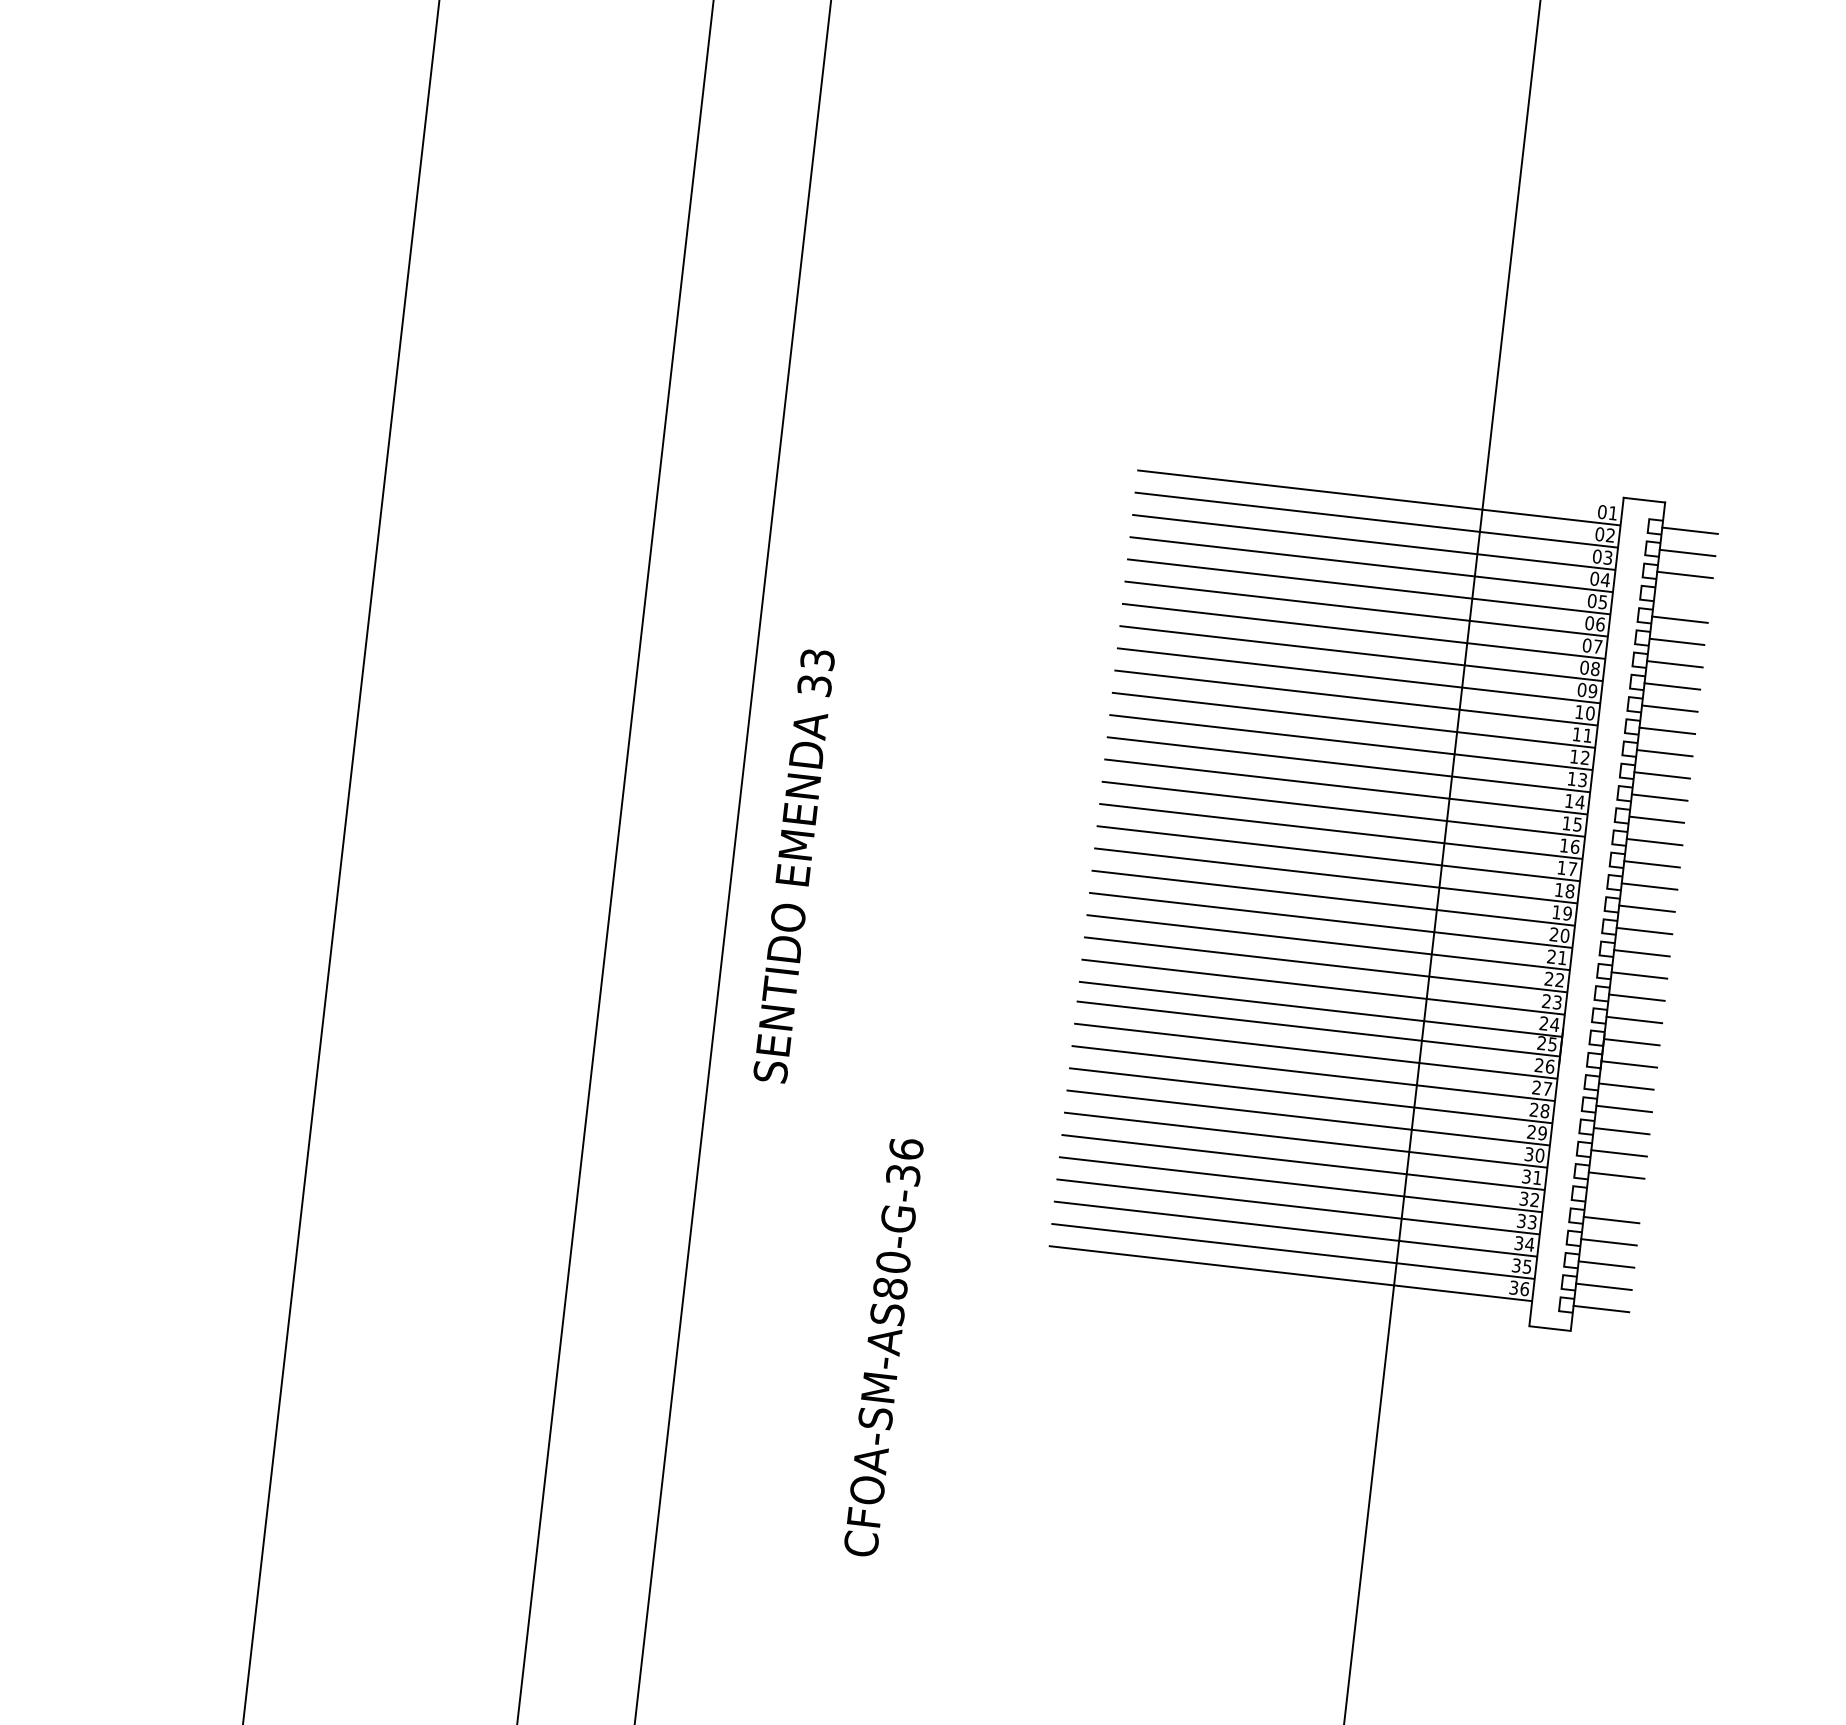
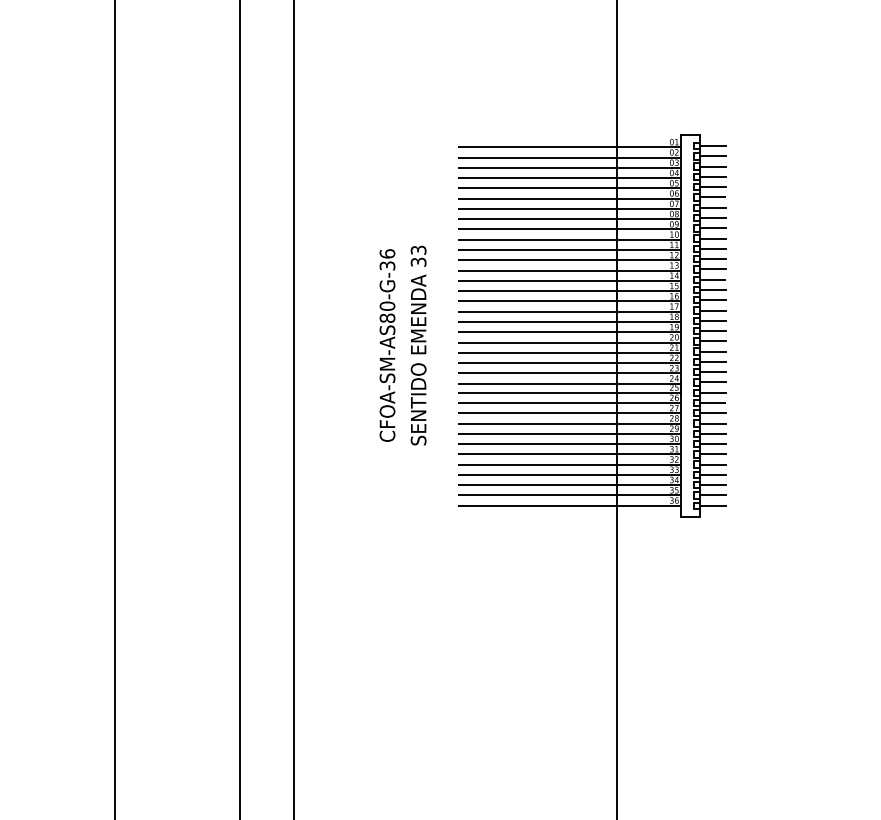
line: (1681, 596) -> (712, 176), added
text: (793, 865) -> (418, 345), moved
line: (1613, 1198) -> (712, 454), added
text: (883, 1347) -> (387, 345), moved

